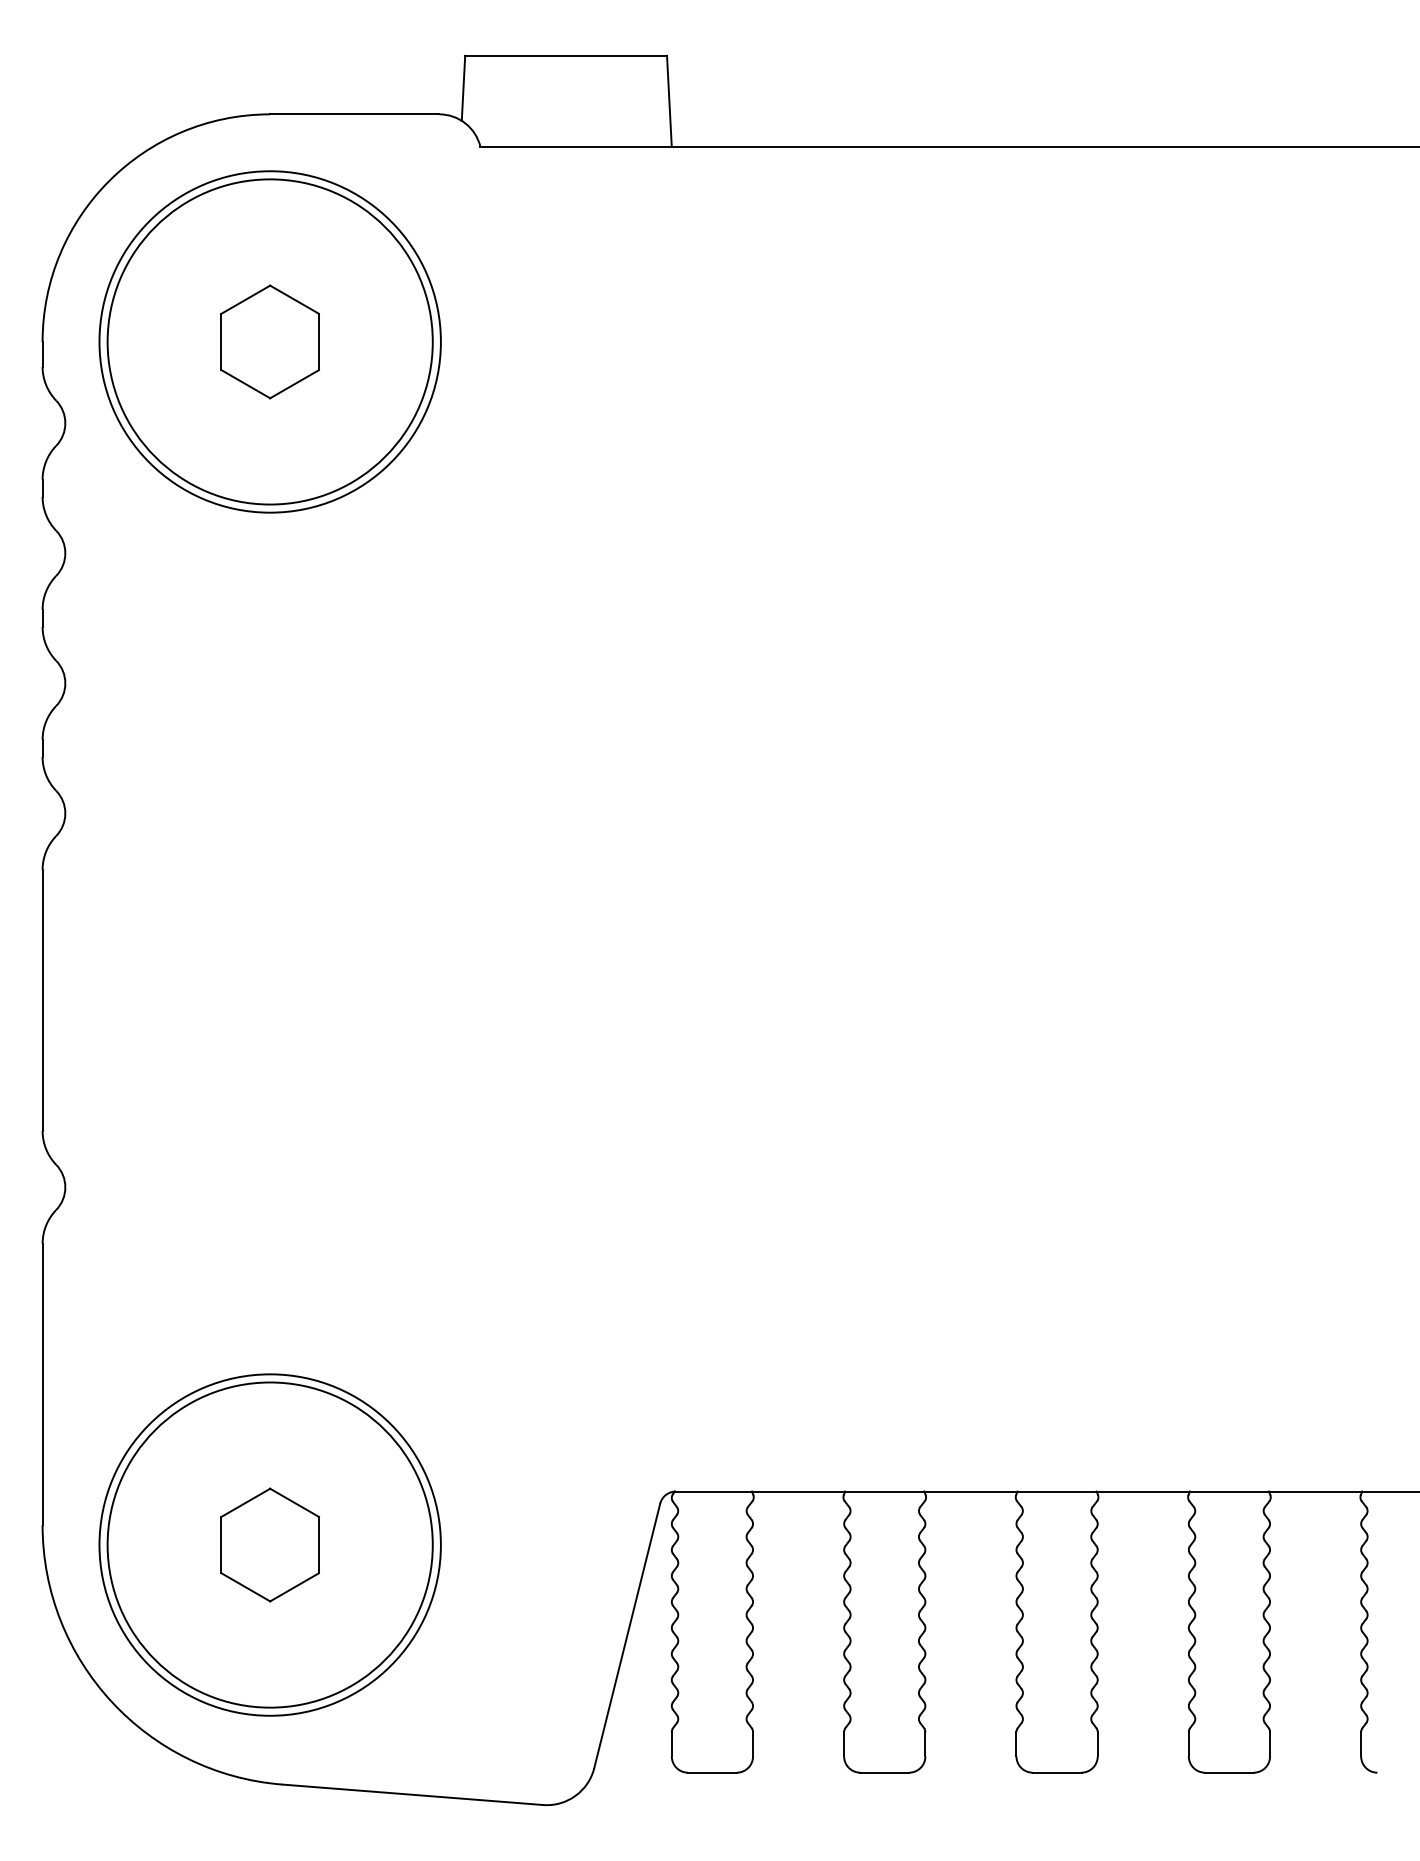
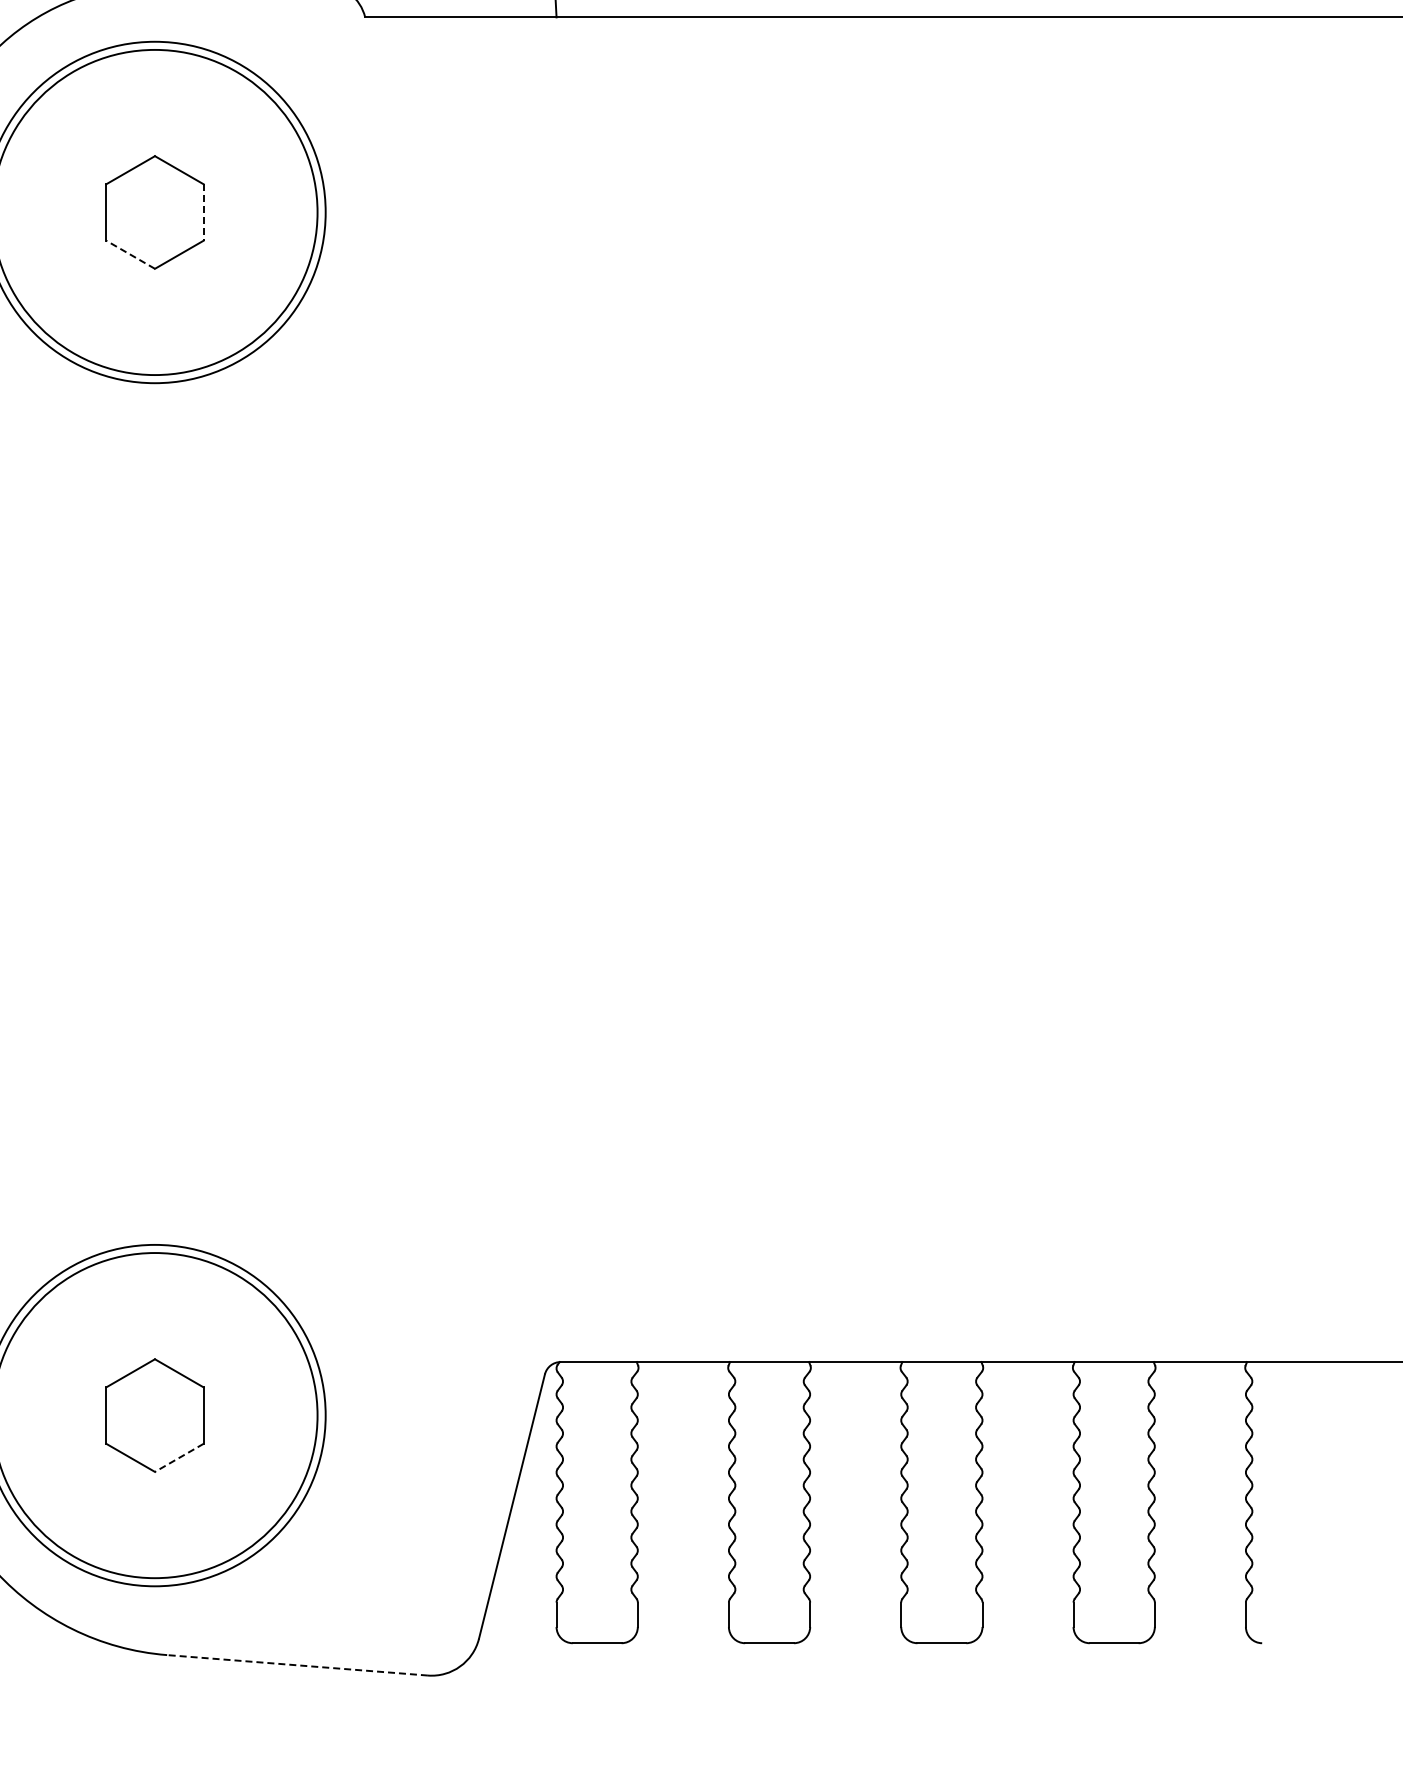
line: (318, 342) -> (203, 213), solid -> dashed
line: (245, 383) -> (130, 254), solid -> dashed
line: (294, 1587) -> (179, 1458), solid -> dashed
line: (412, 1794) -> (297, 1665), solid -> dashed

